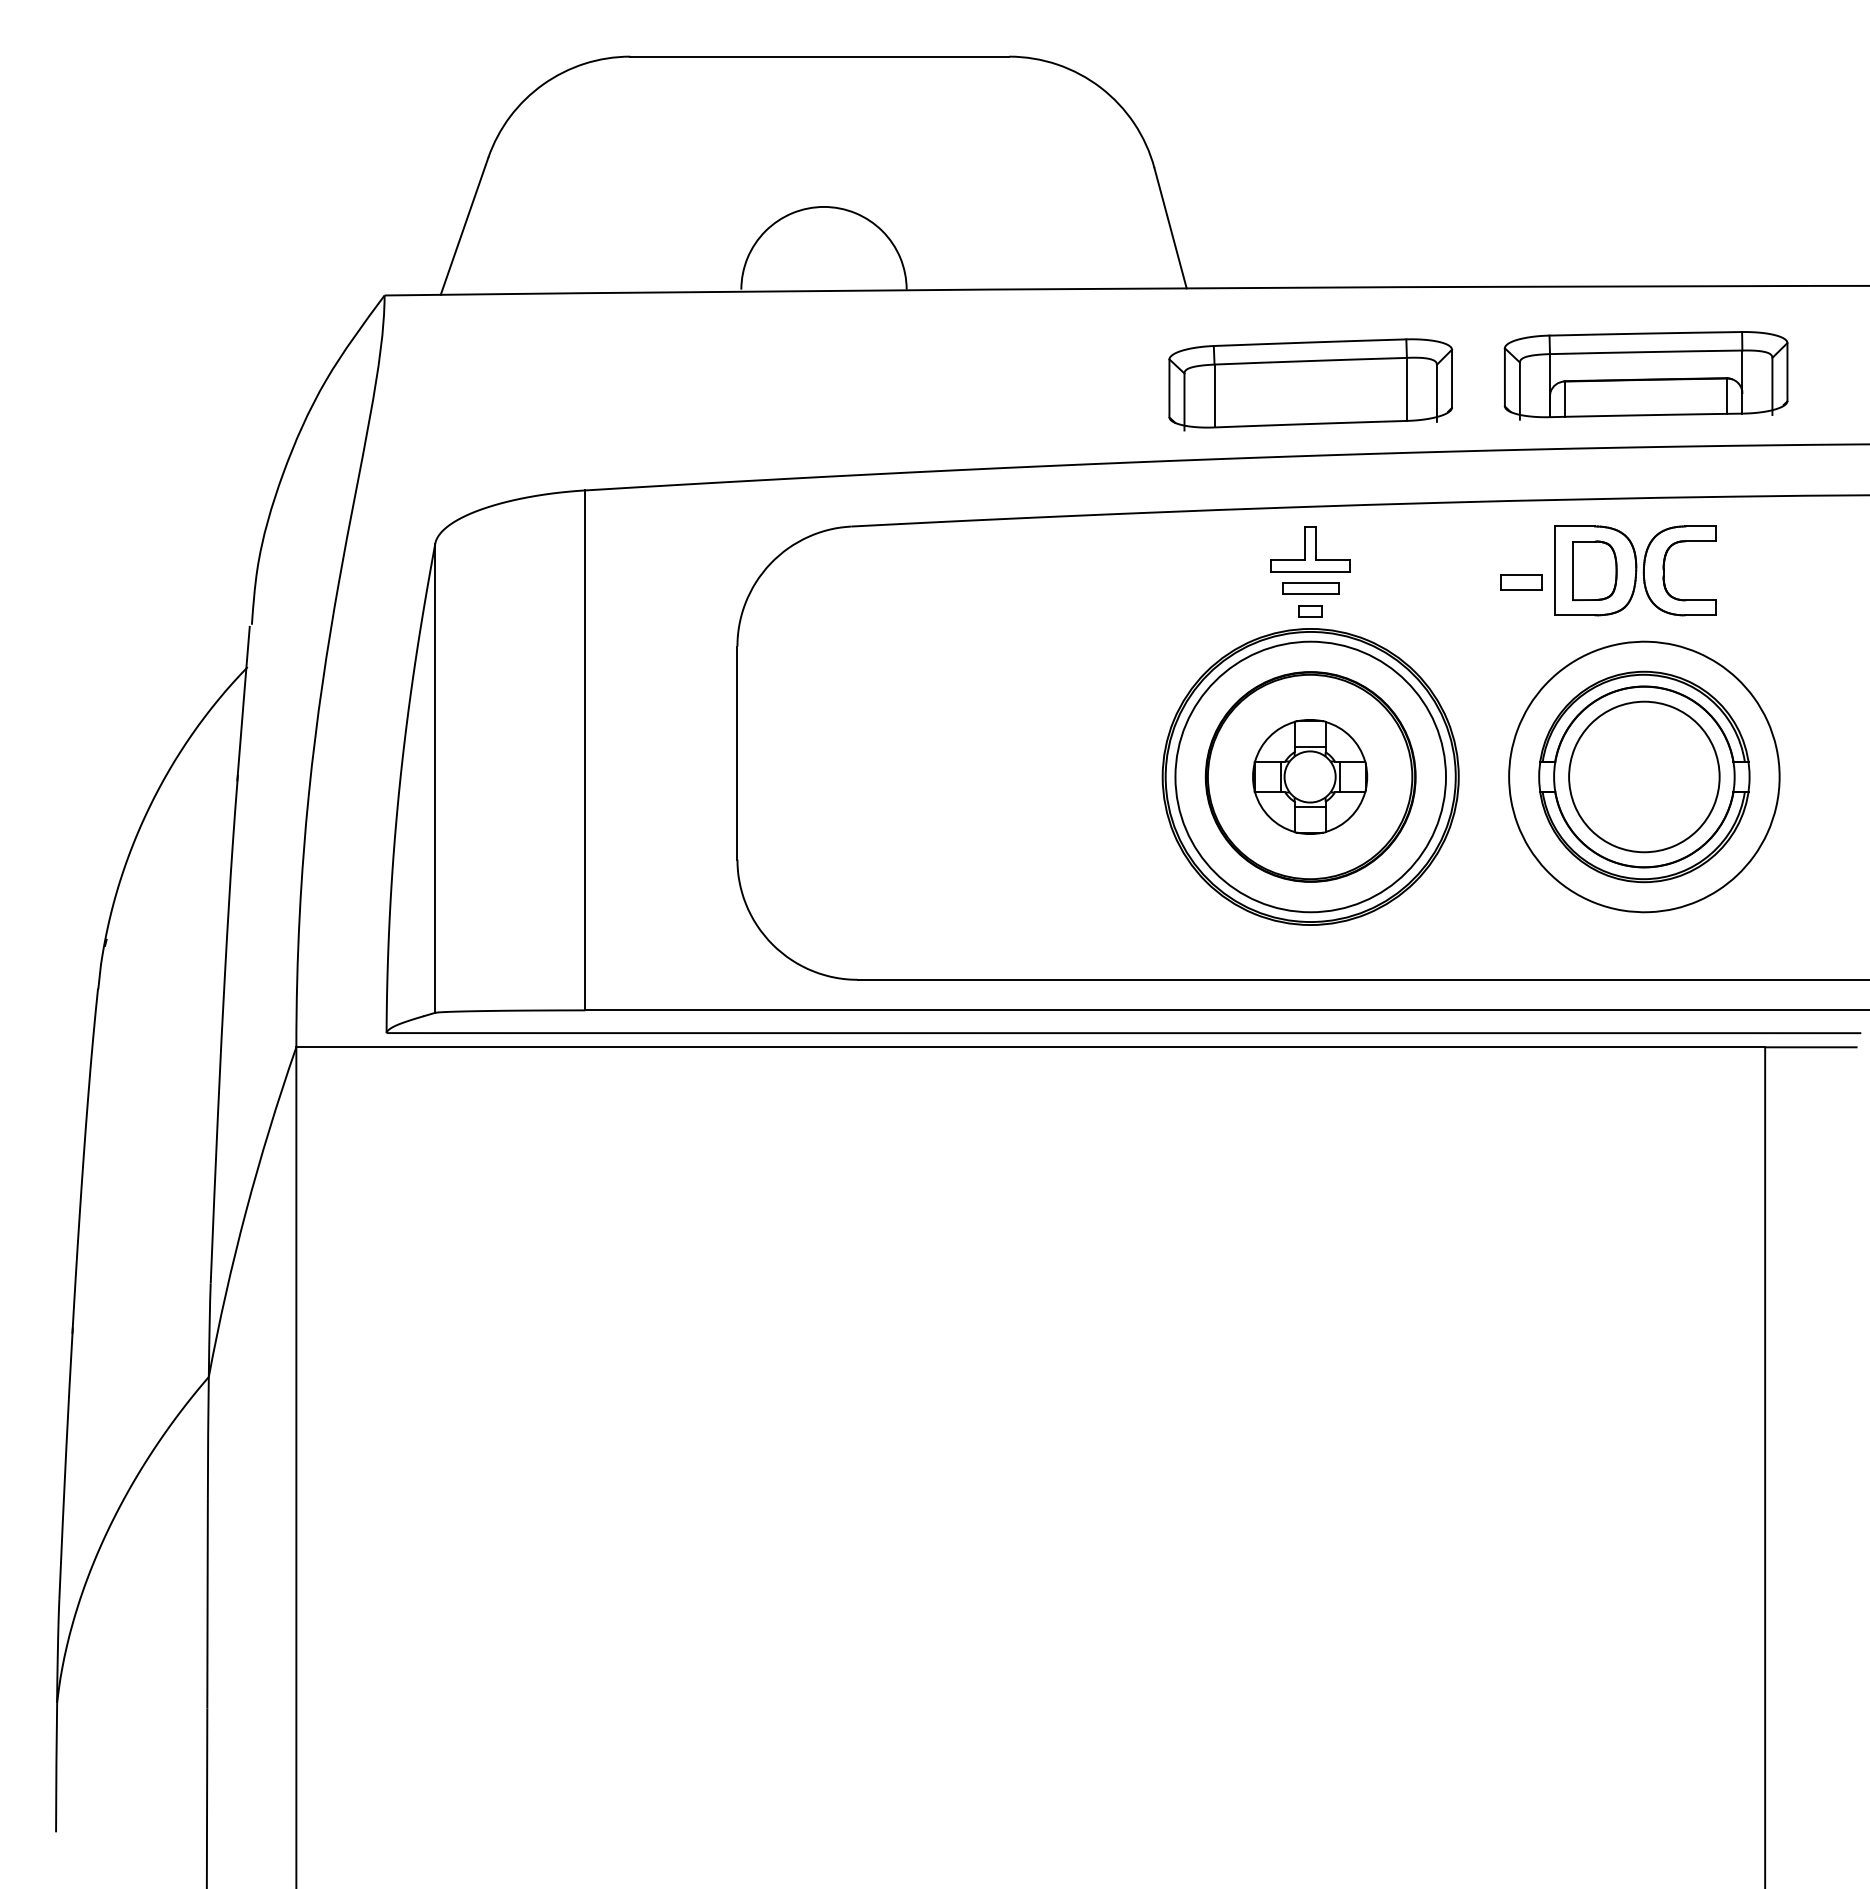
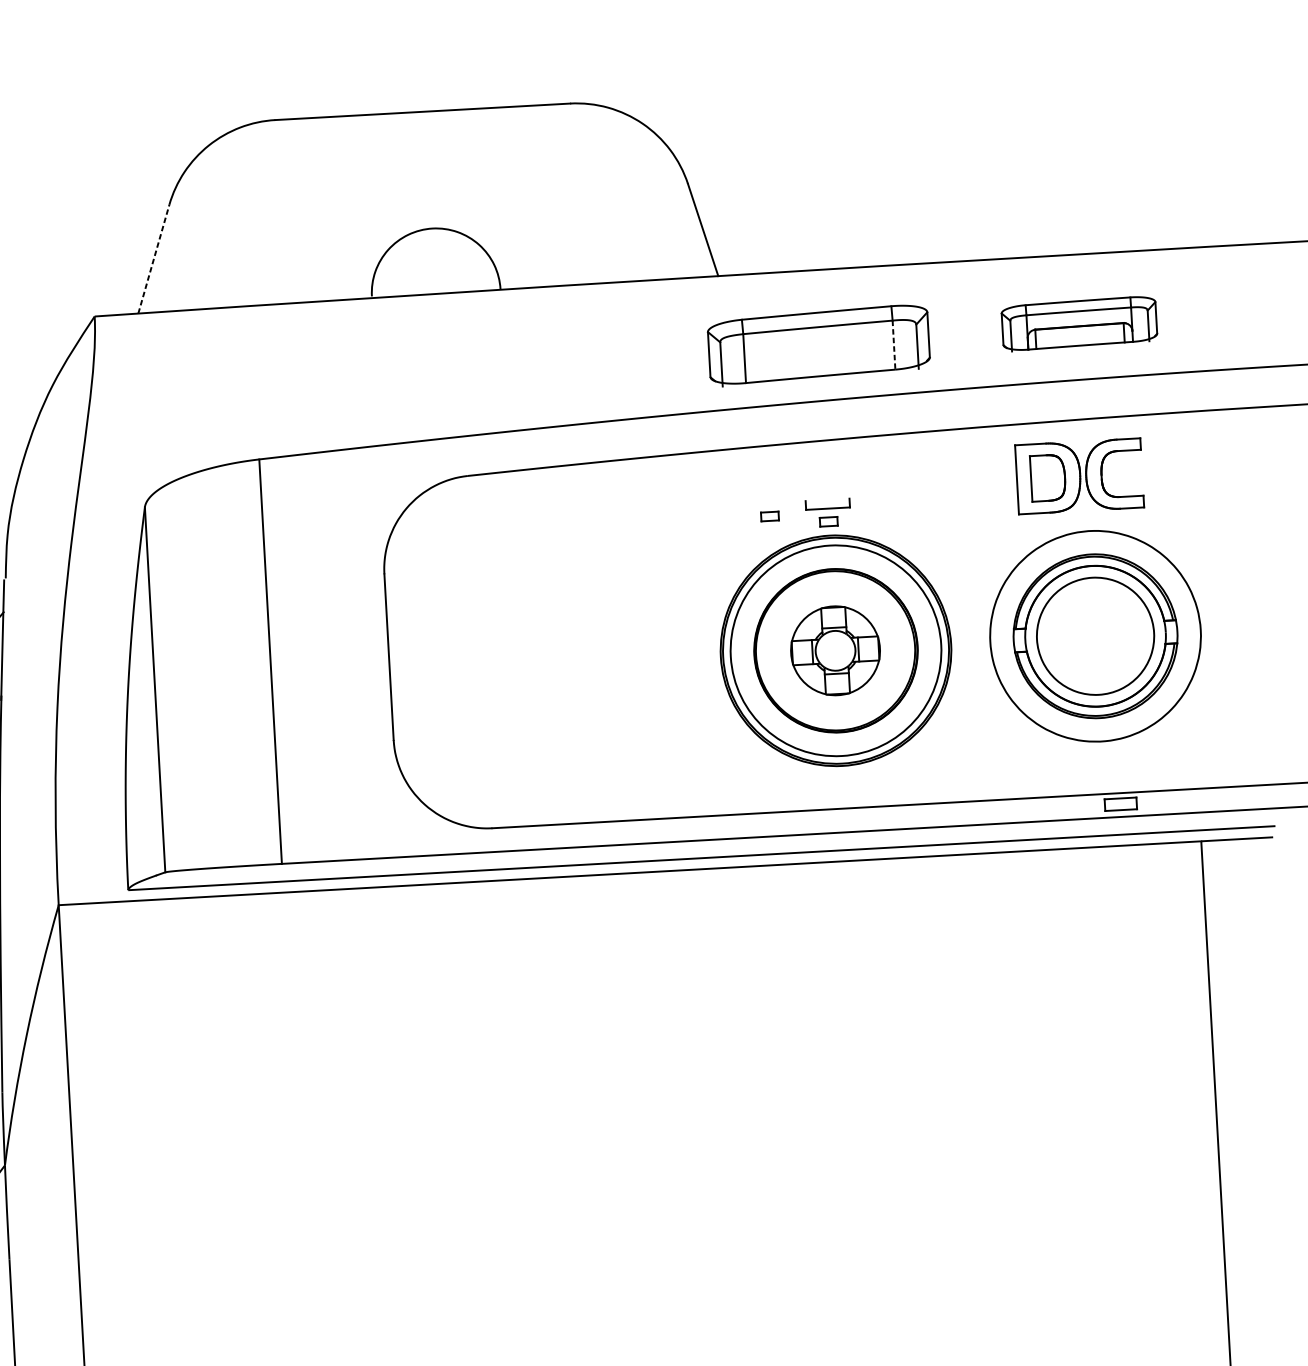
line: (464, 226) -> (153, 259), solid -> dashed
part: (1645, 375) -> (1078, 323), size x0.7
line: (1406, 389) -> (893, 345), solid -> dashed
part: (1310, 549) -> (825, 473), removed
line: (1310, 582) -> (827, 499), removed
part: (1521, 582) -> (1120, 804), moved
part: (1235, 600) -> (769, 516), added

